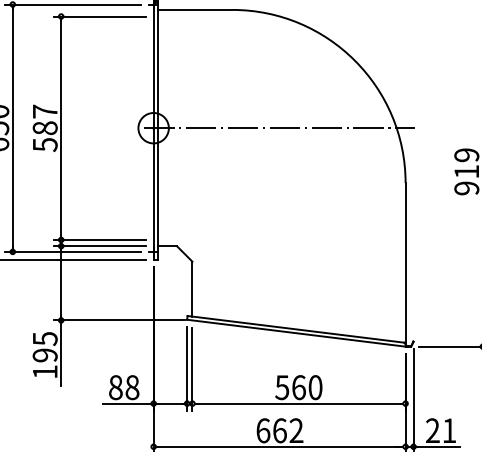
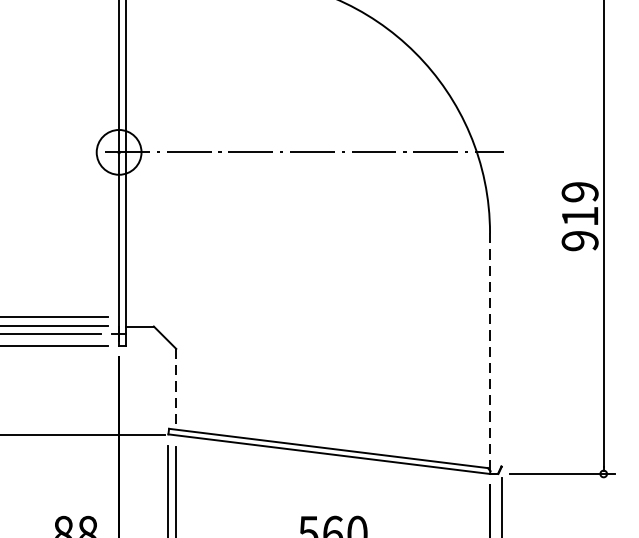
line: (405, 263) -> (489, 351), solid -> dashed
line: (192, 289) -> (176, 389), solid -> dashed

